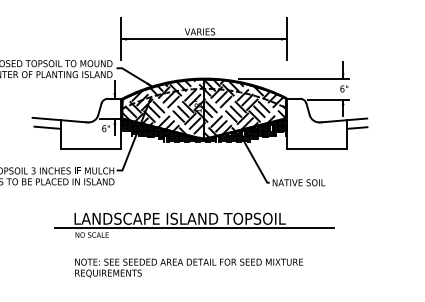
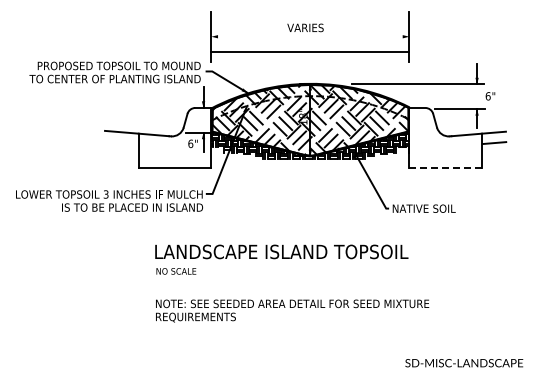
line: (204, 39) -> (310, 51), moved
text: (344, 89) -> (490, 96), moved
line: (47, 127) -> (122, 142), removed
line: (317, 149) -> (446, 168), solid -> dashed
line: (194, 228) -> (299, 263), removed

